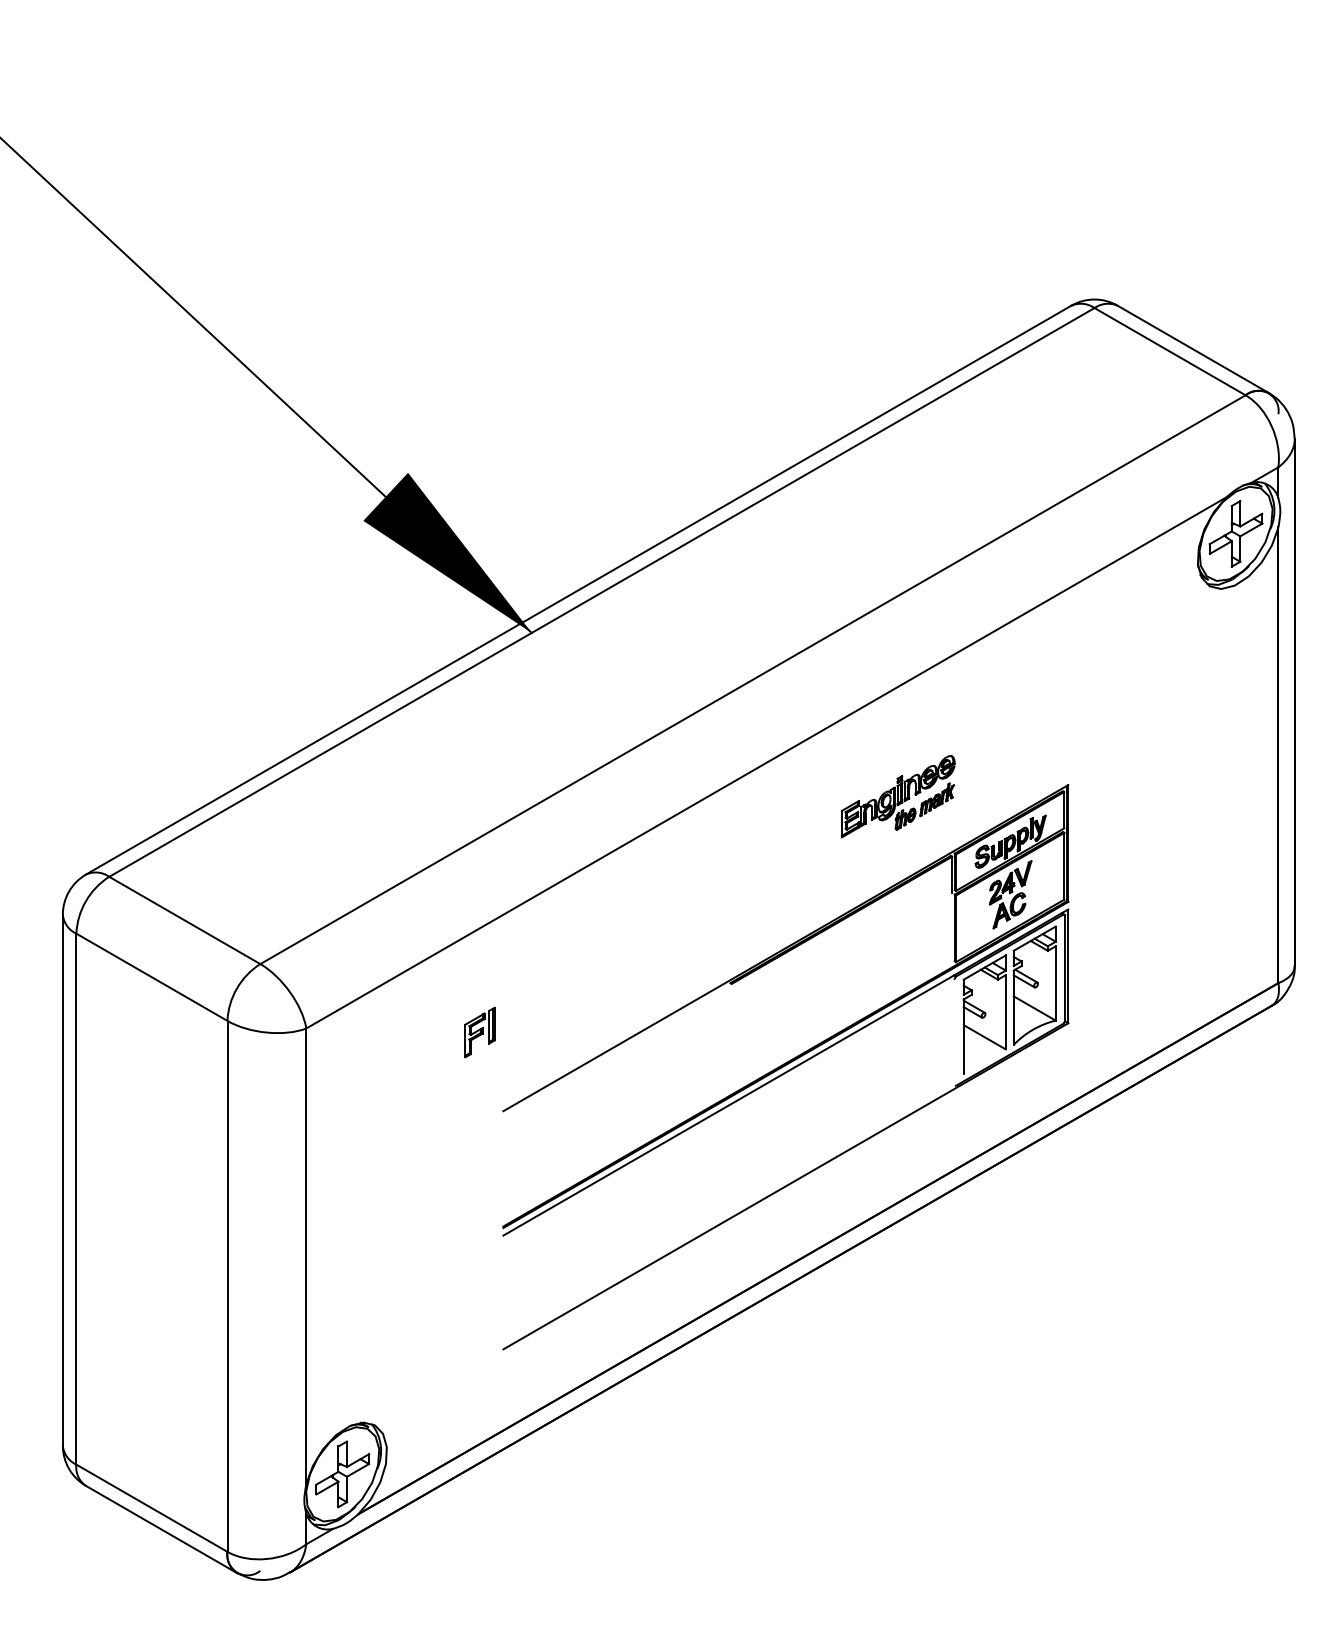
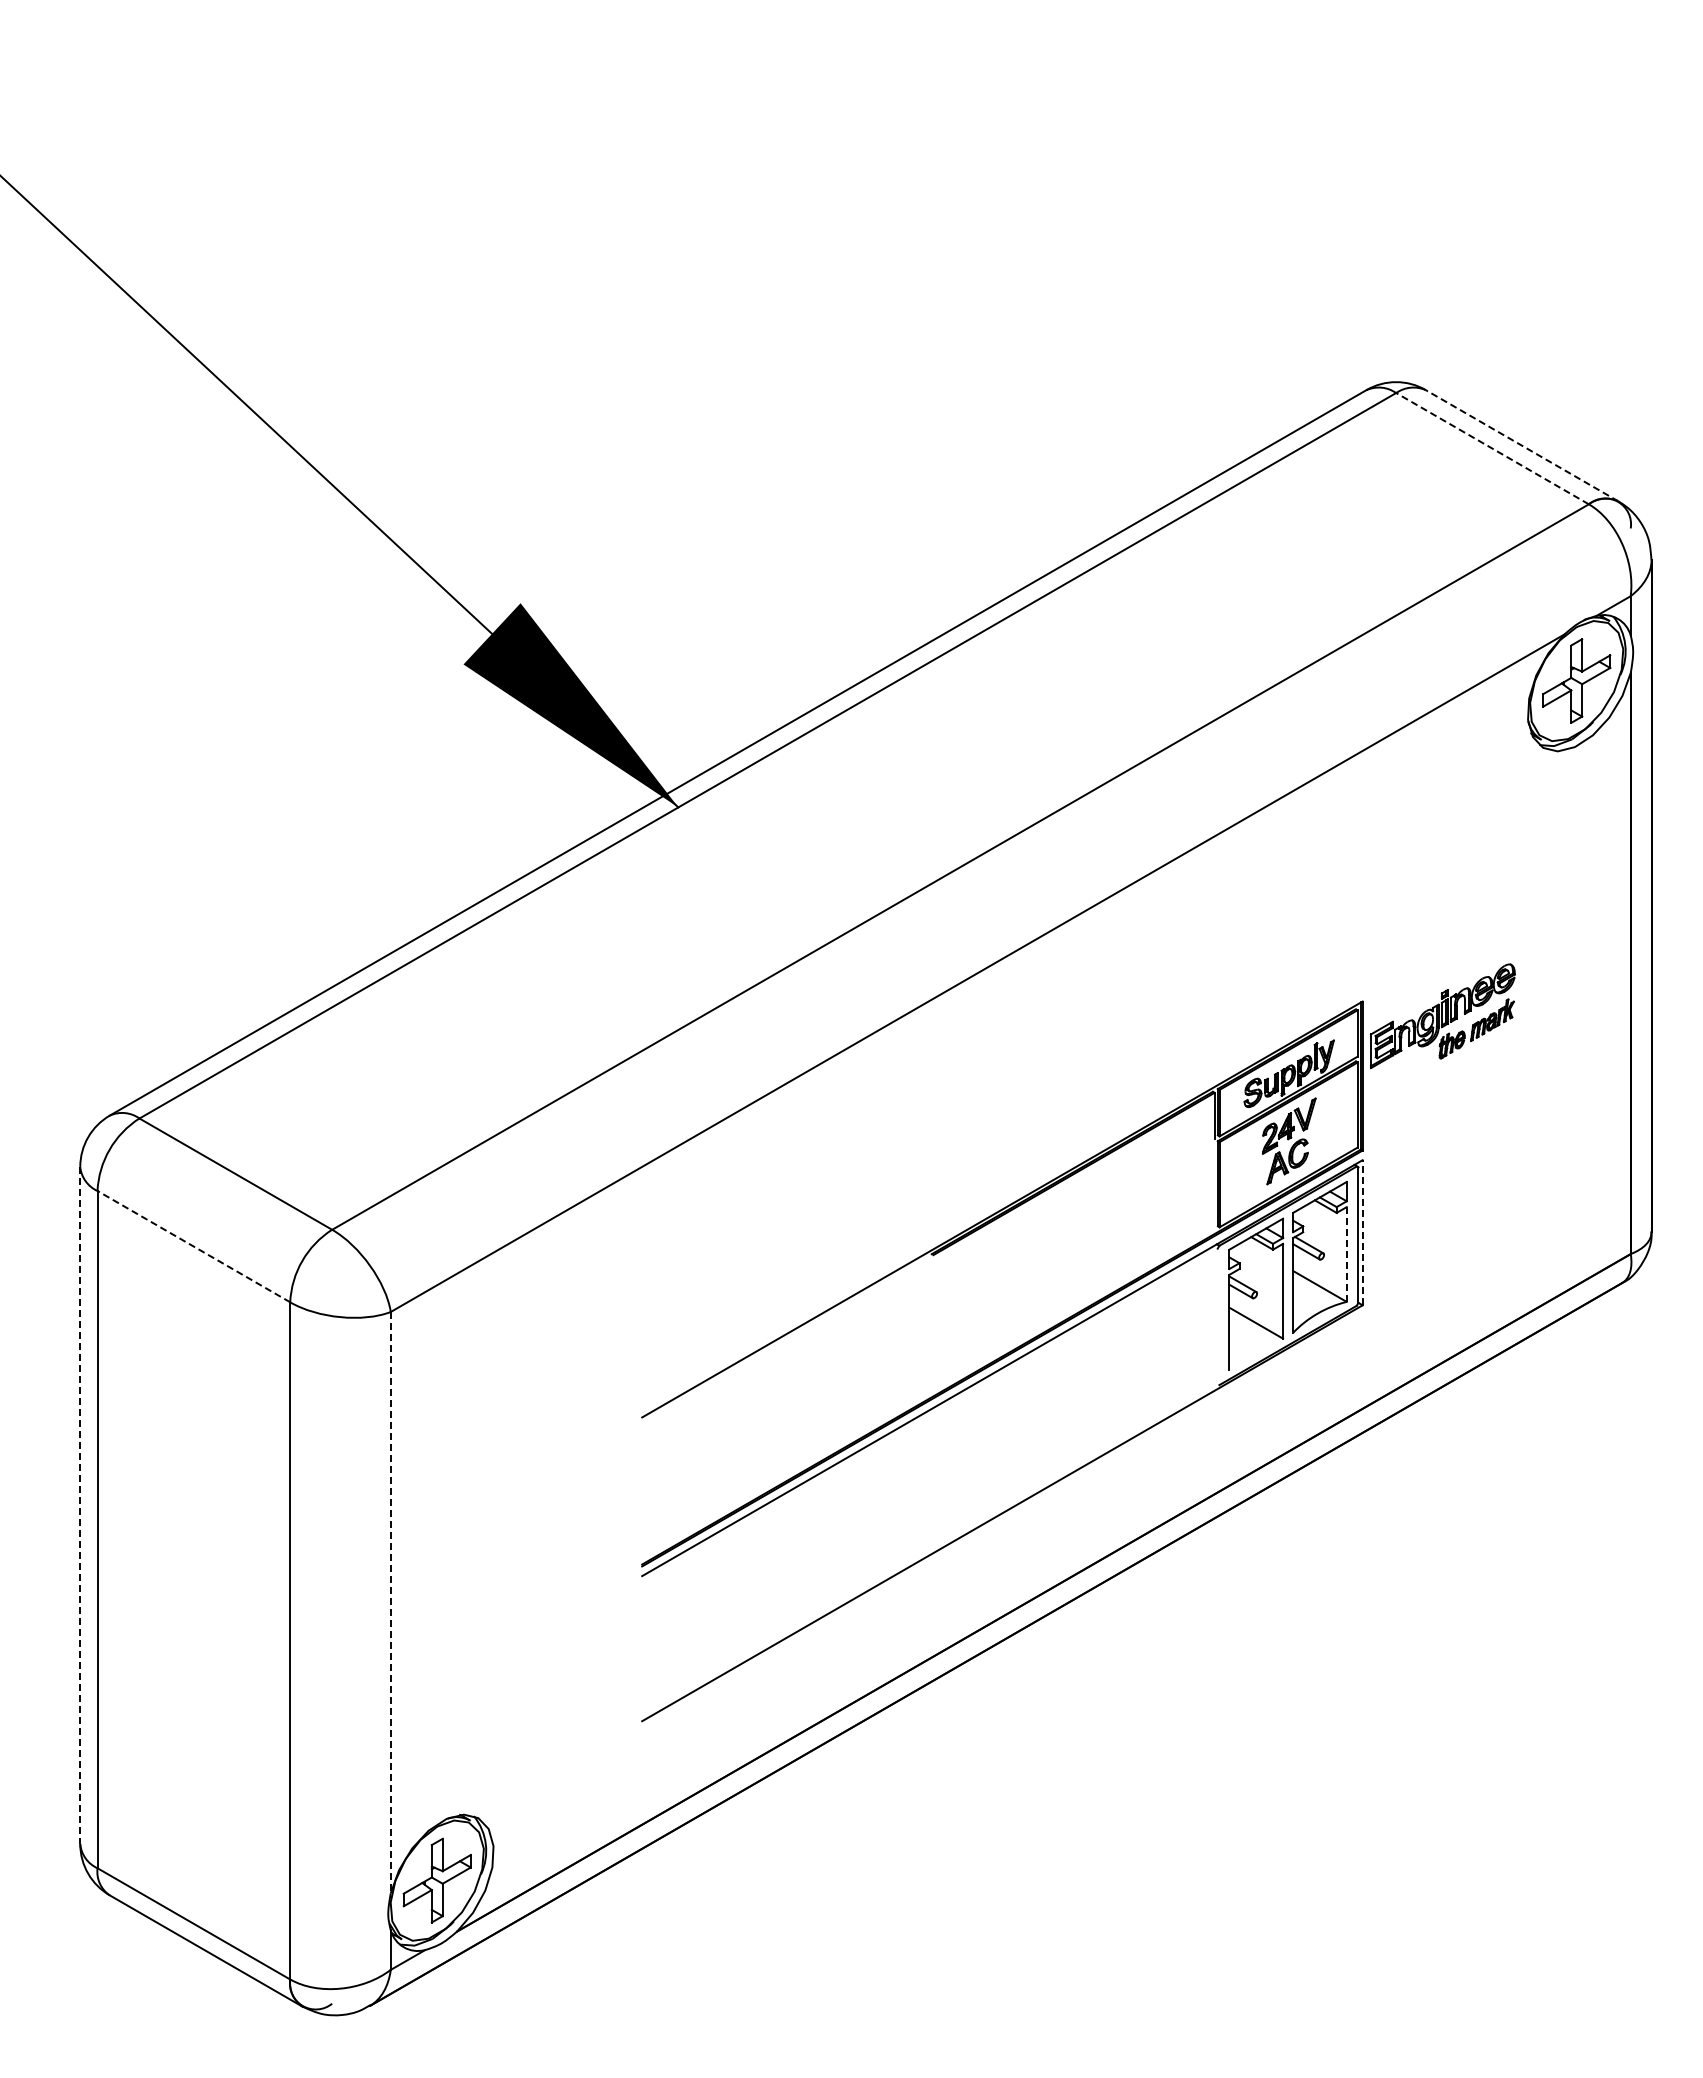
line: (1192, 349) -> (1521, 445), solid -> dashed
line: (1170, 351) -> (1492, 448), solid -> dashed
part: (897, 796) -> (1442, 1016), moved
line: (1068, 966) -> (1362, 1232), solid -> dashed
line: (151, 977) -> (193, 1246), solid -> dashed
line: (1055, 983) -> (1346, 1254), solid -> dashed
part: (480, 1032) -> (612, 1316), removed
line: (63, 1180) -> (80, 1505), solid -> dashed
line: (306, 1256) -> (390, 1602), solid -> dashed

